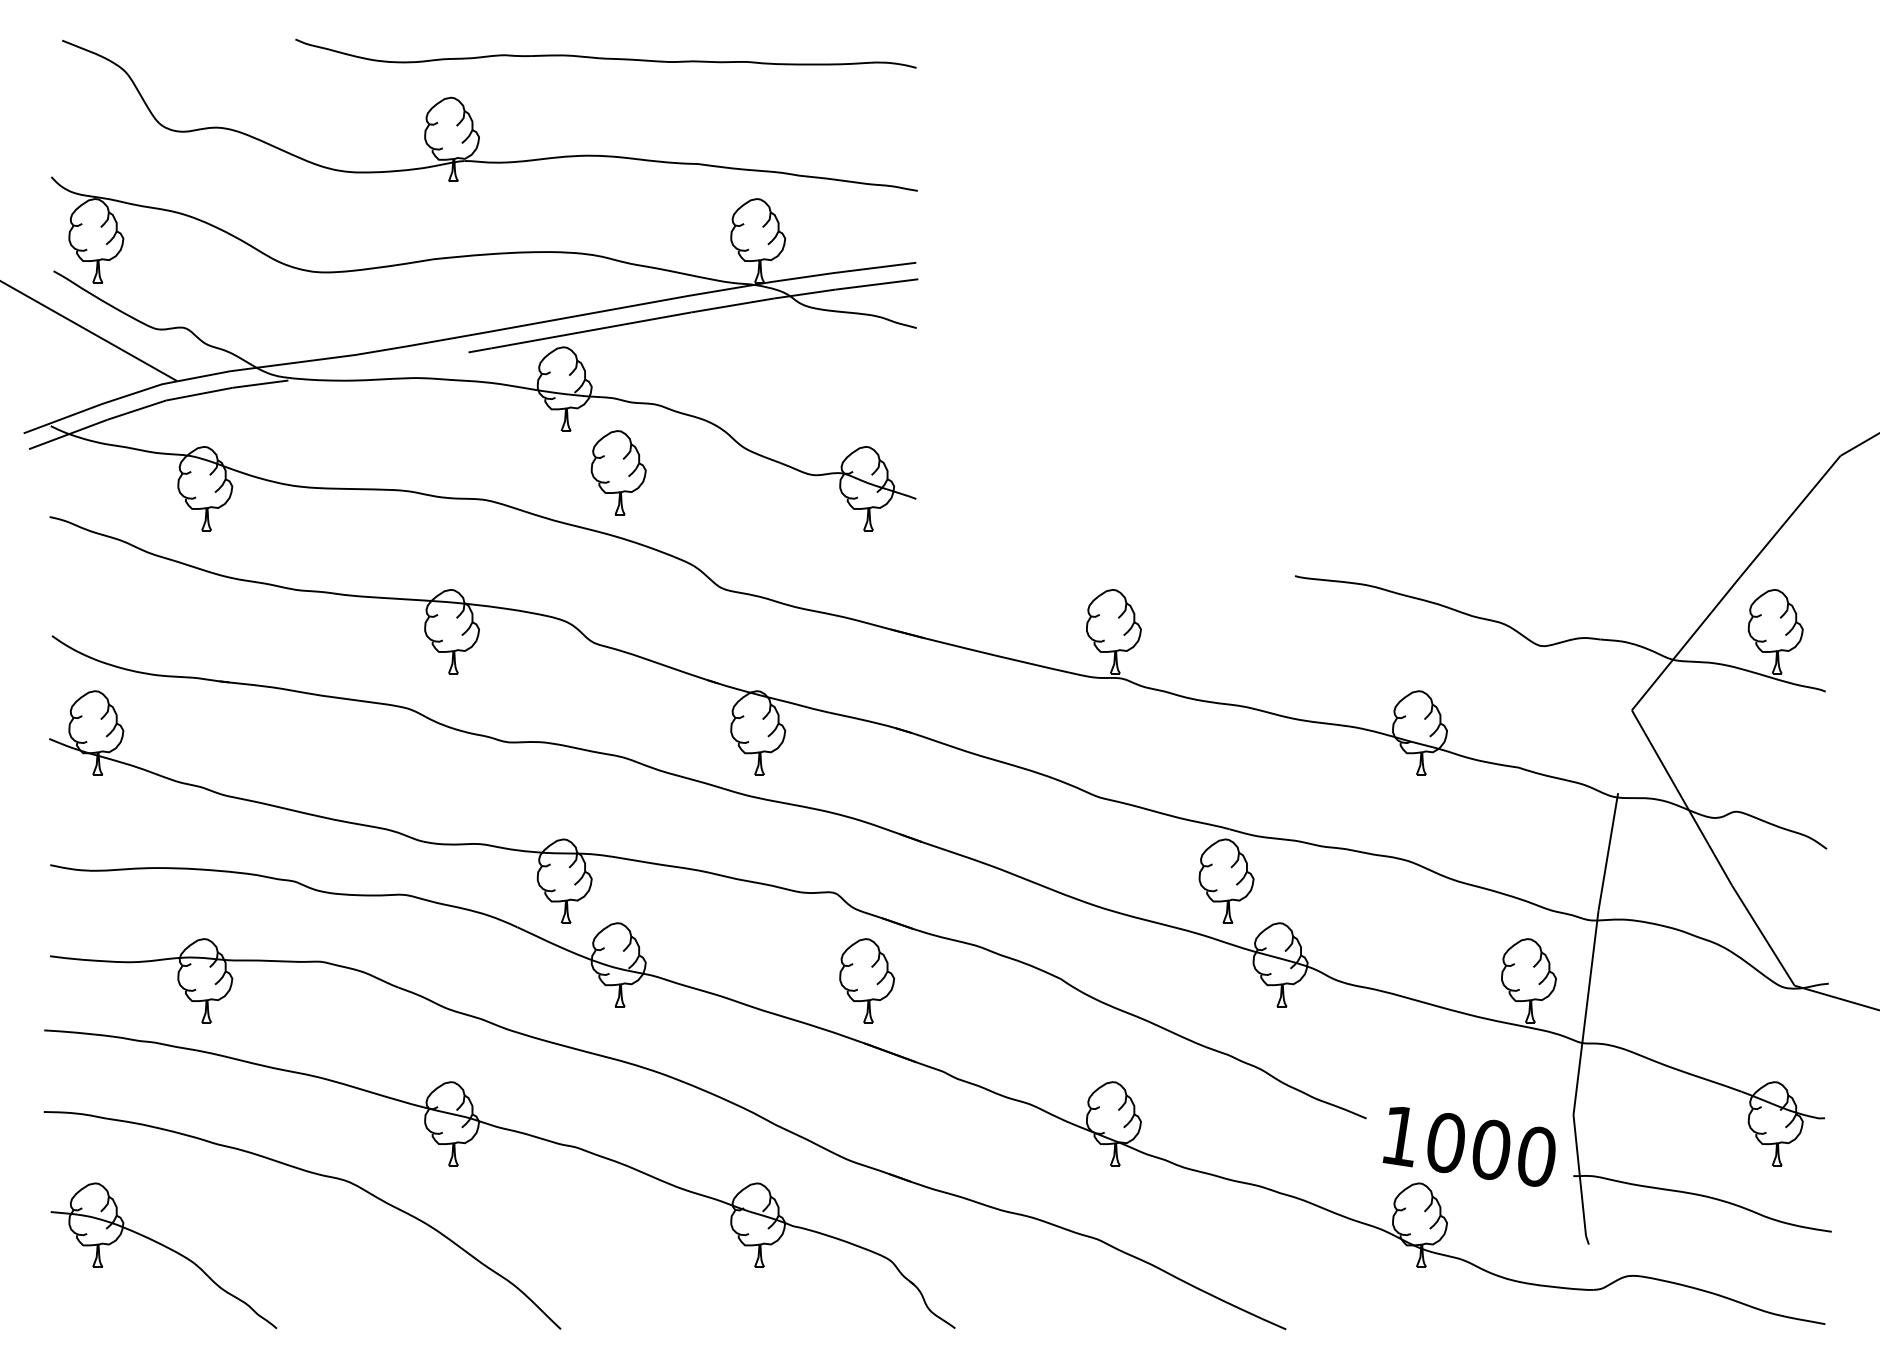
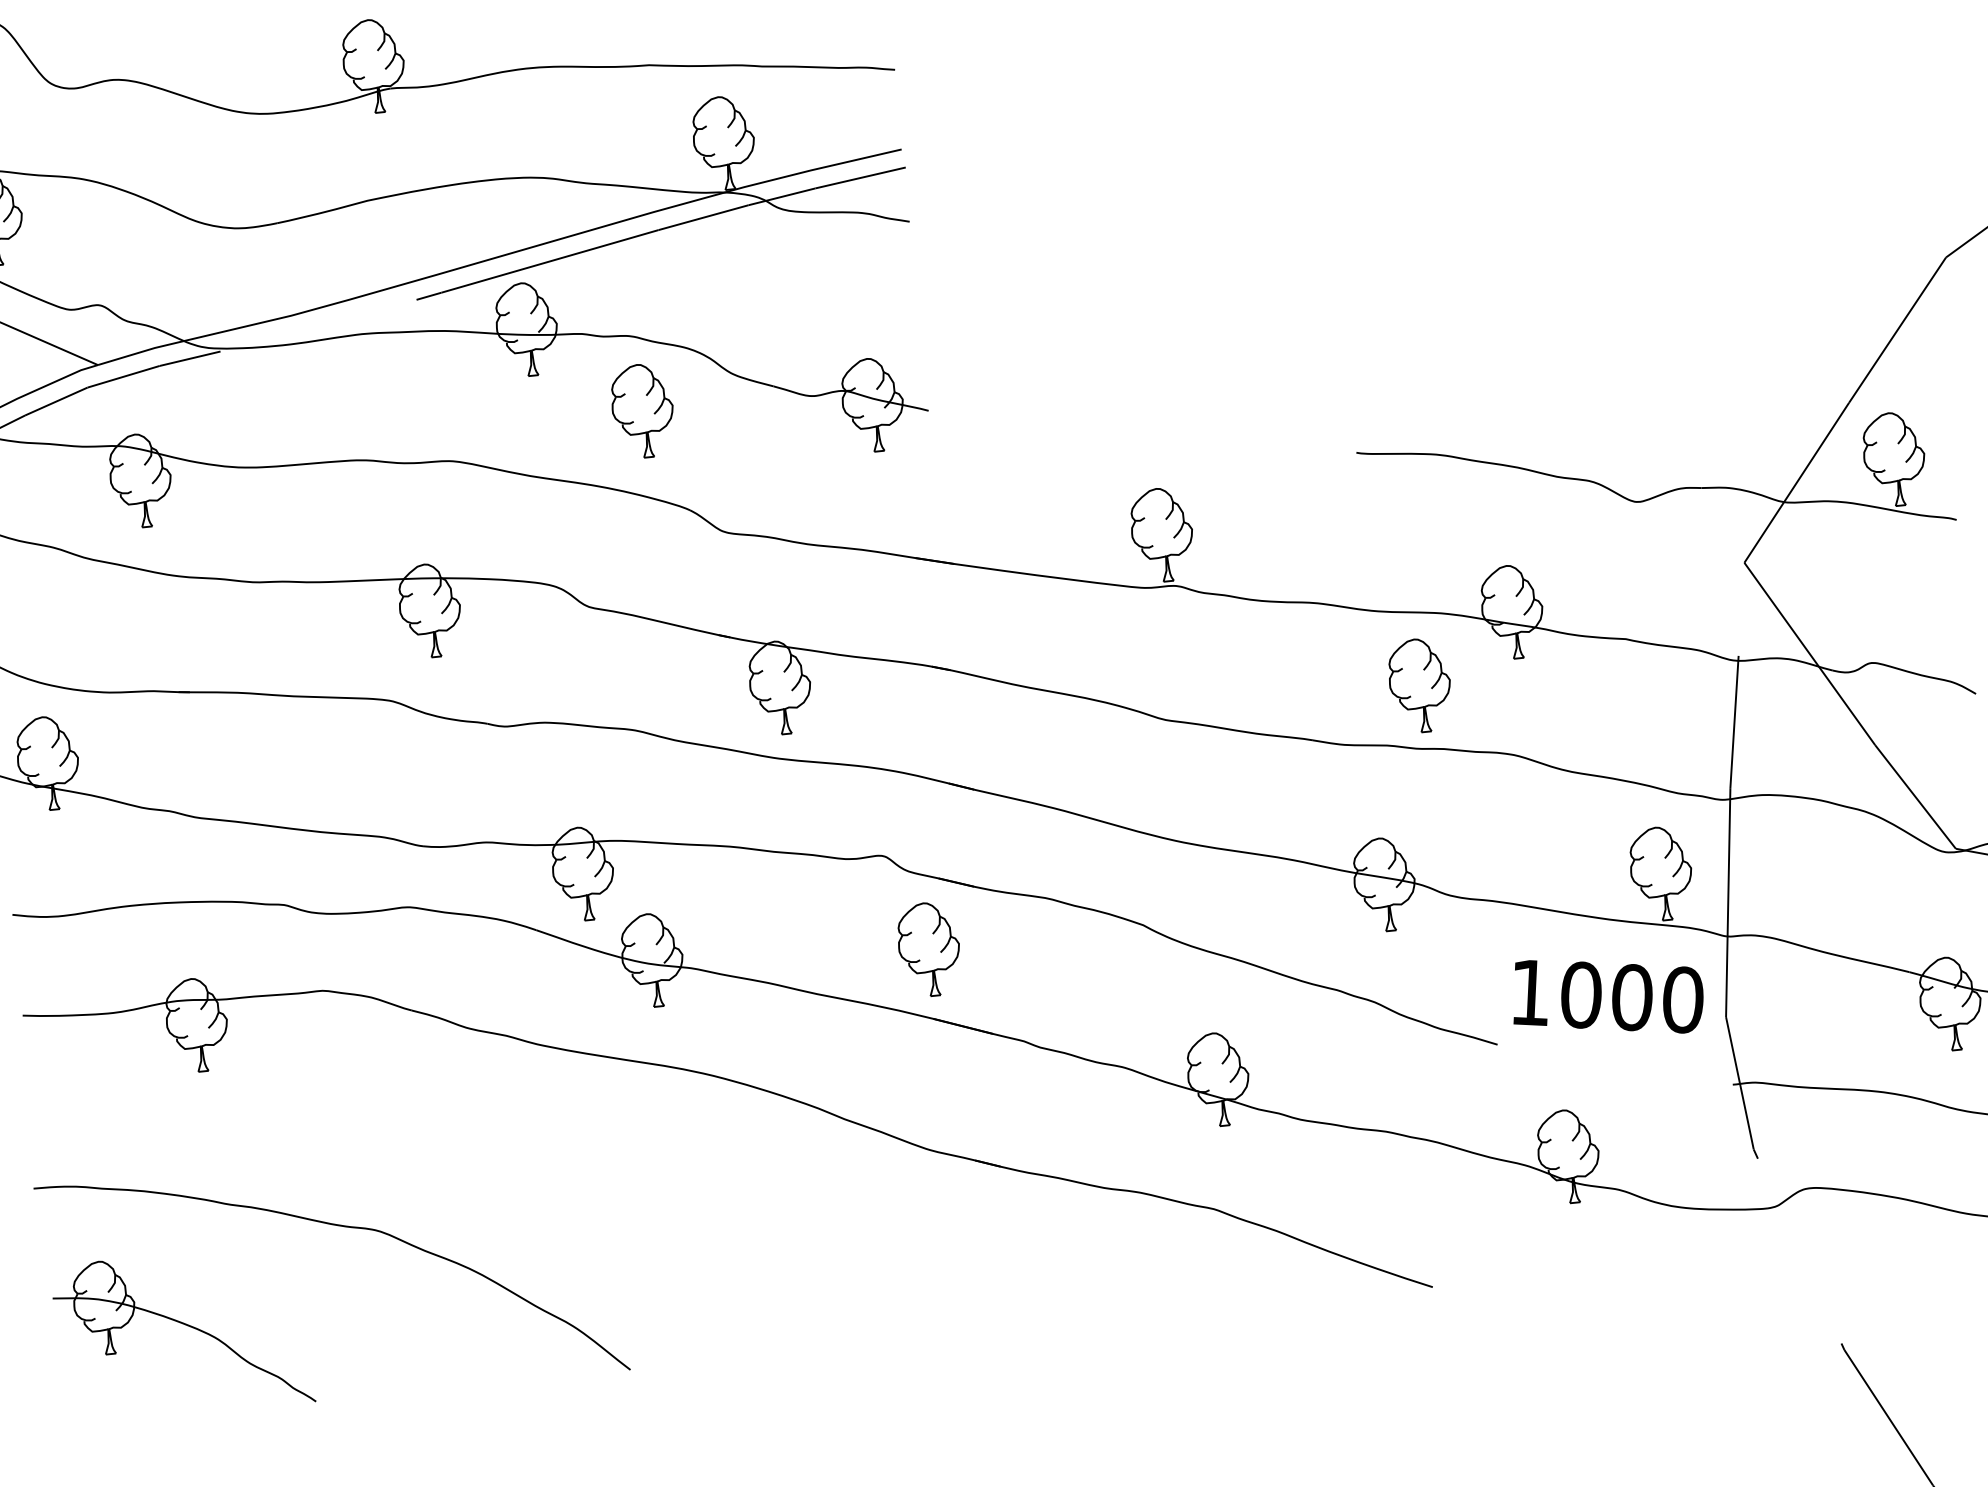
part: (618, 472) -> (642, 410), moved
part: (1226, 880) -> (1420, 684), moved
text: (1468, 1146) -> (1606, 996), moved
part: (458, 1165) -> (498, 1200), removed

